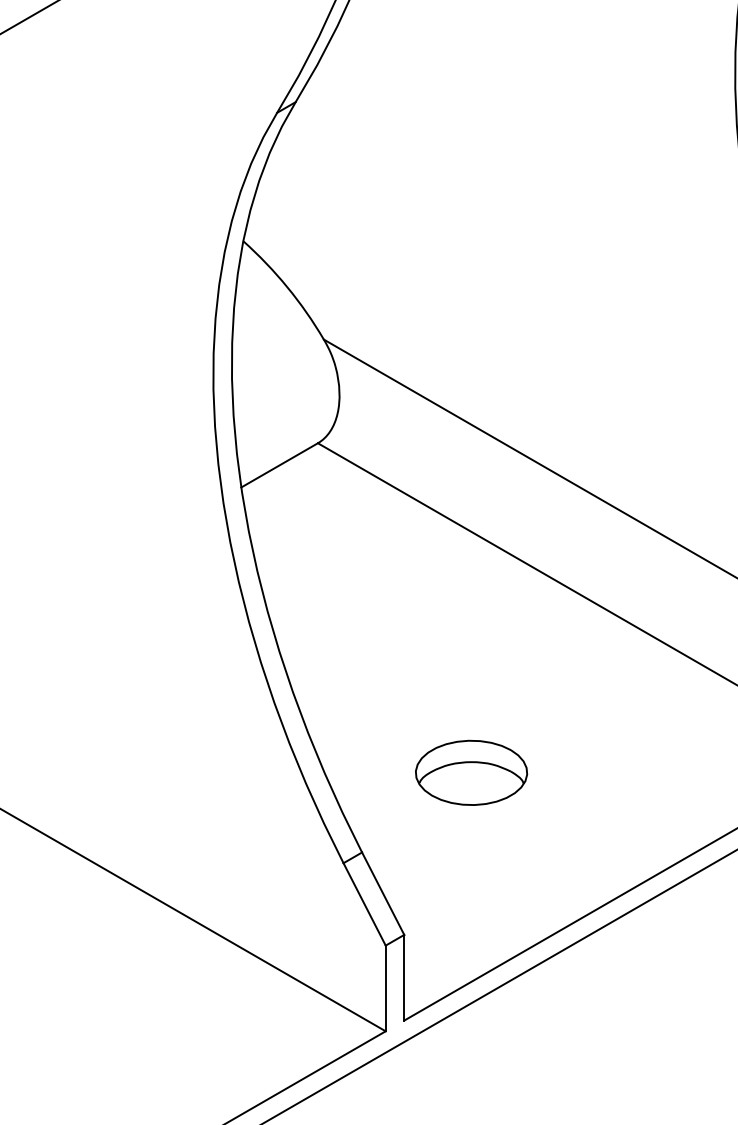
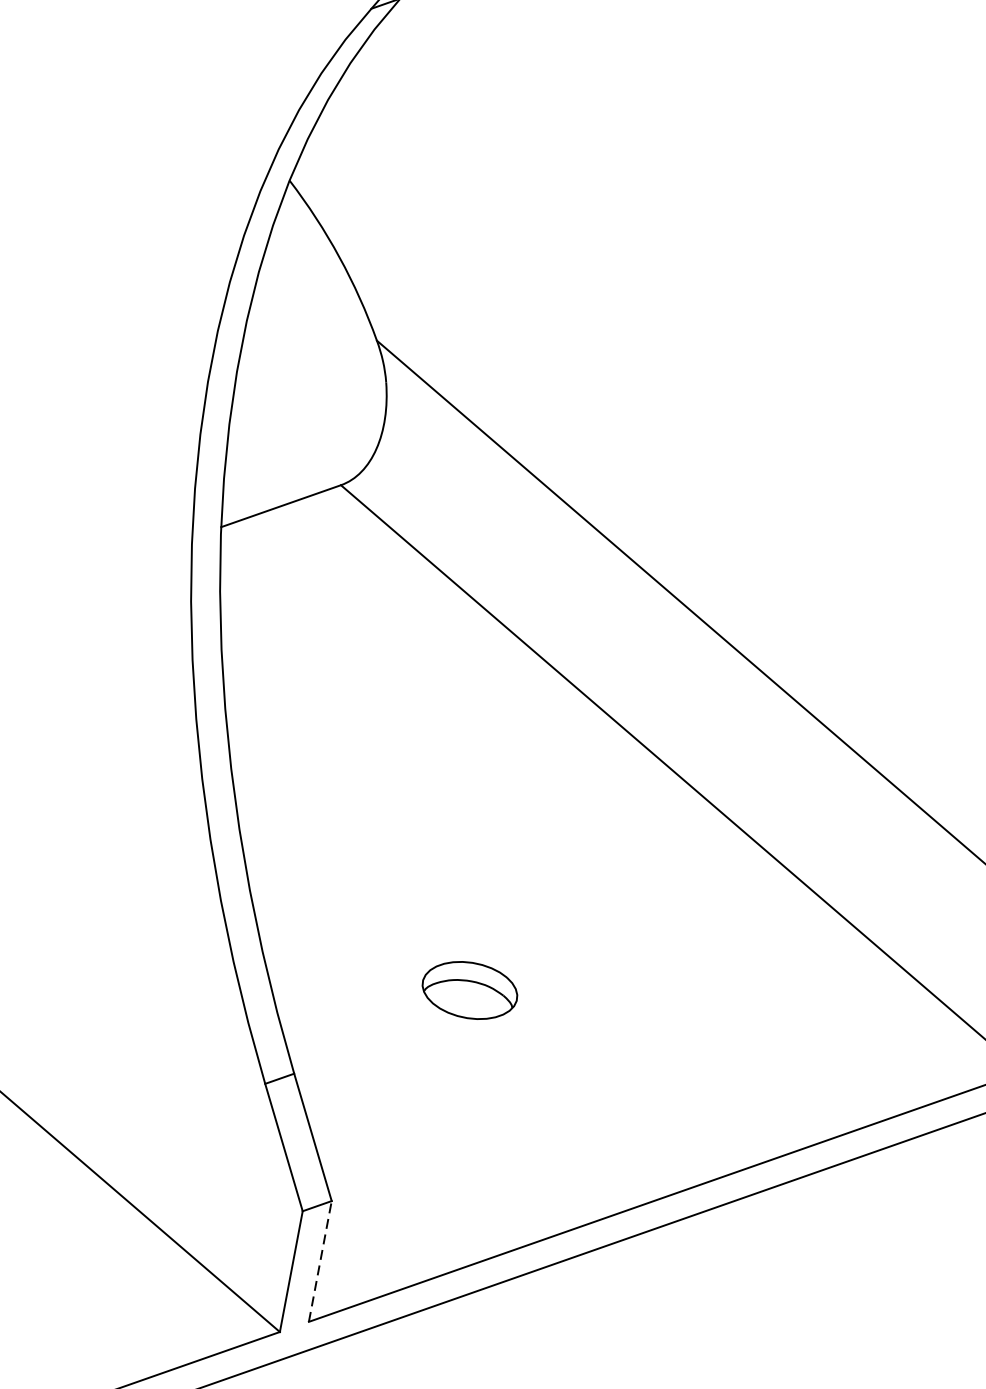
part: (471, 772) -> (469, 990), size x0.6
line: (404, 977) -> (320, 1261), solid -> dashed

